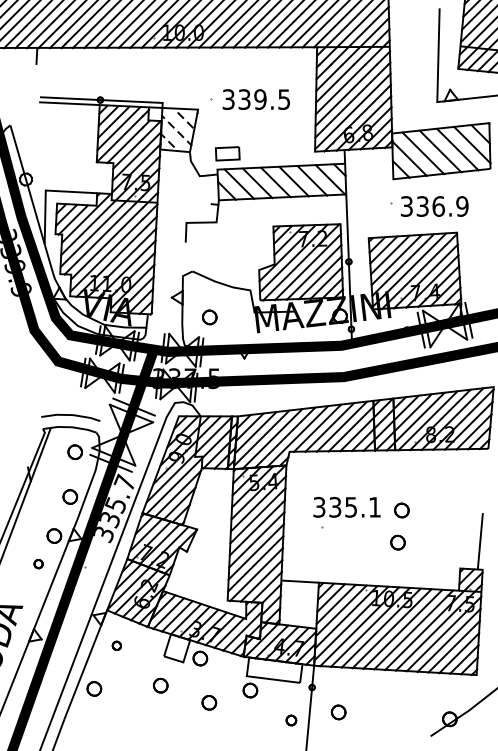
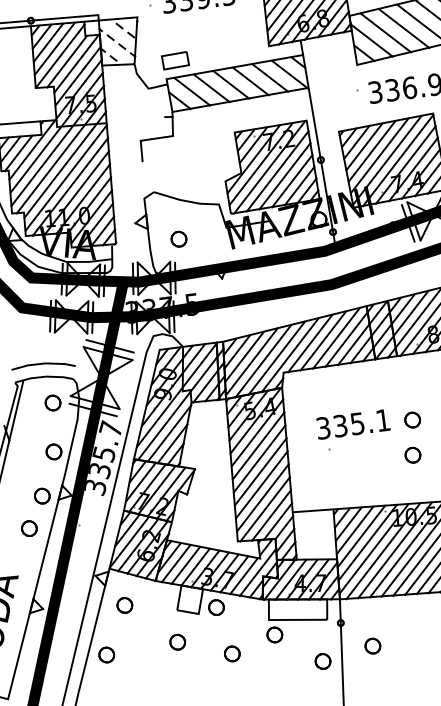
part: (38, 563) -> (29, 527), size x1.67
part: (116, 645) -> (124, 605), size x1.67
part: (291, 720) -> (323, 661), size x1.43

